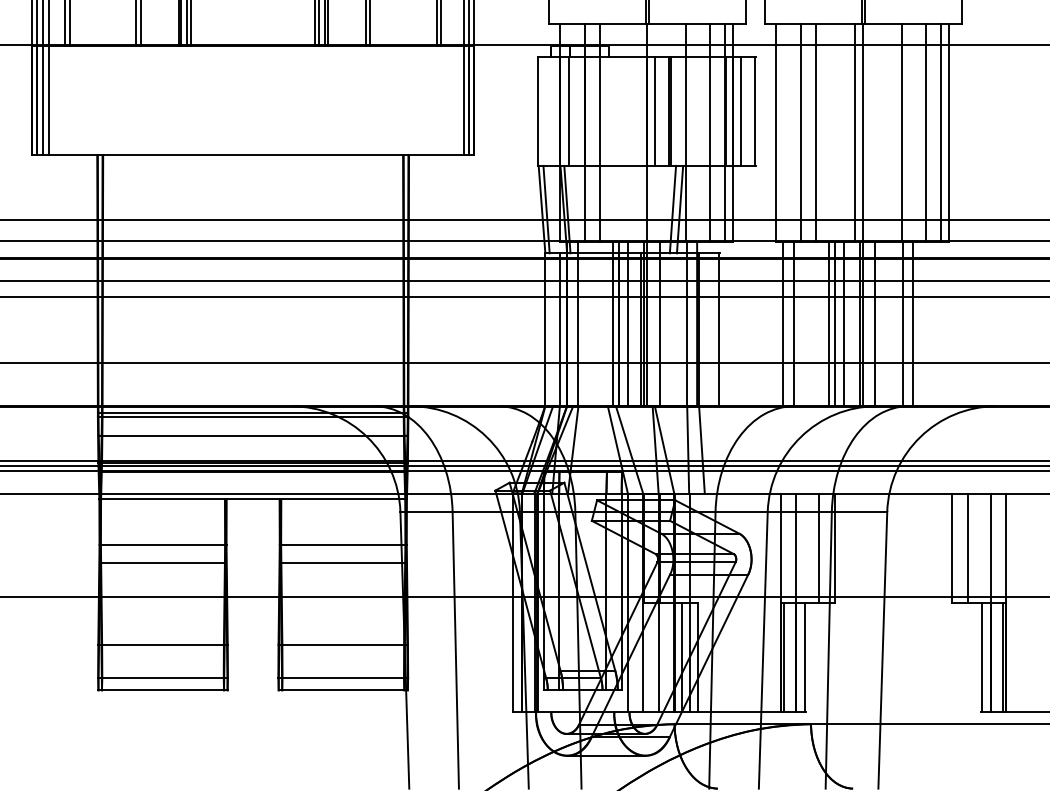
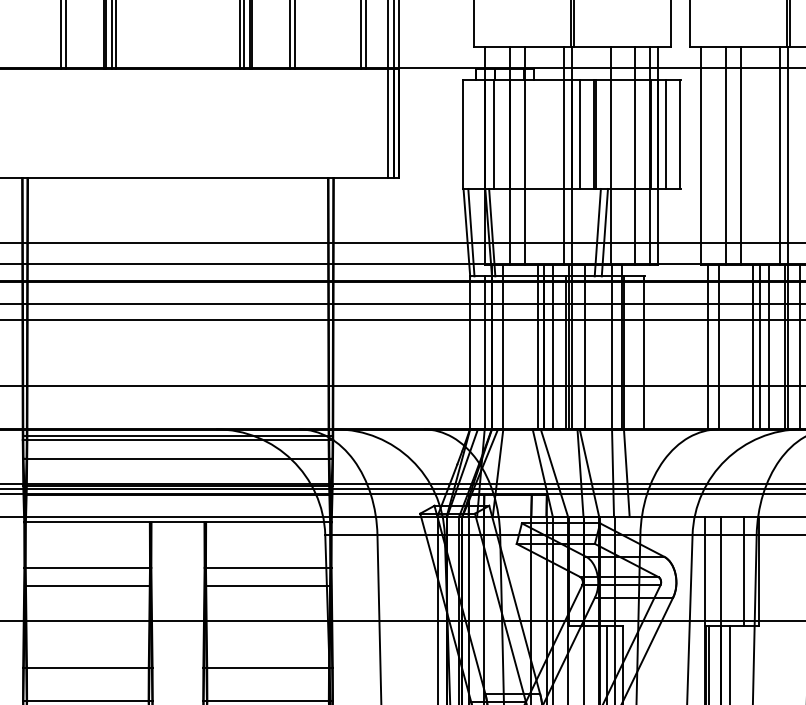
line: (639, 132) -> (564, 155), added

